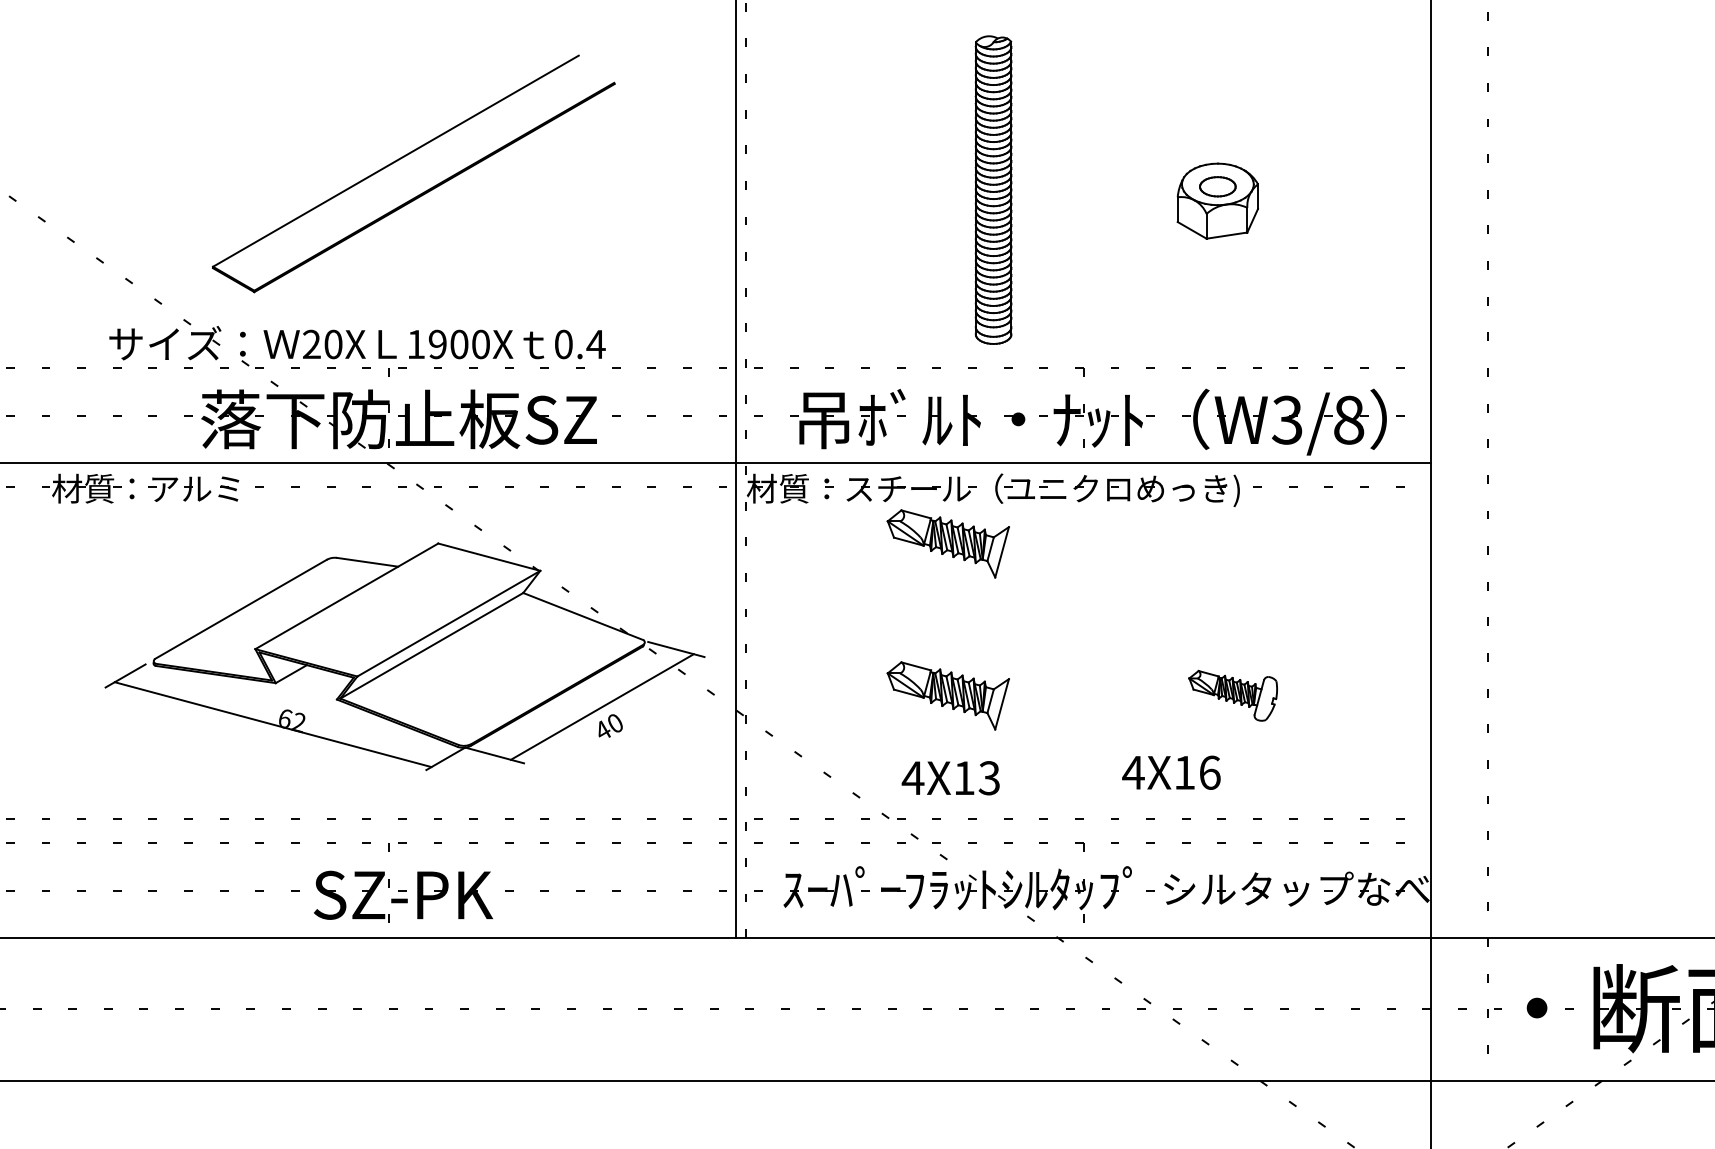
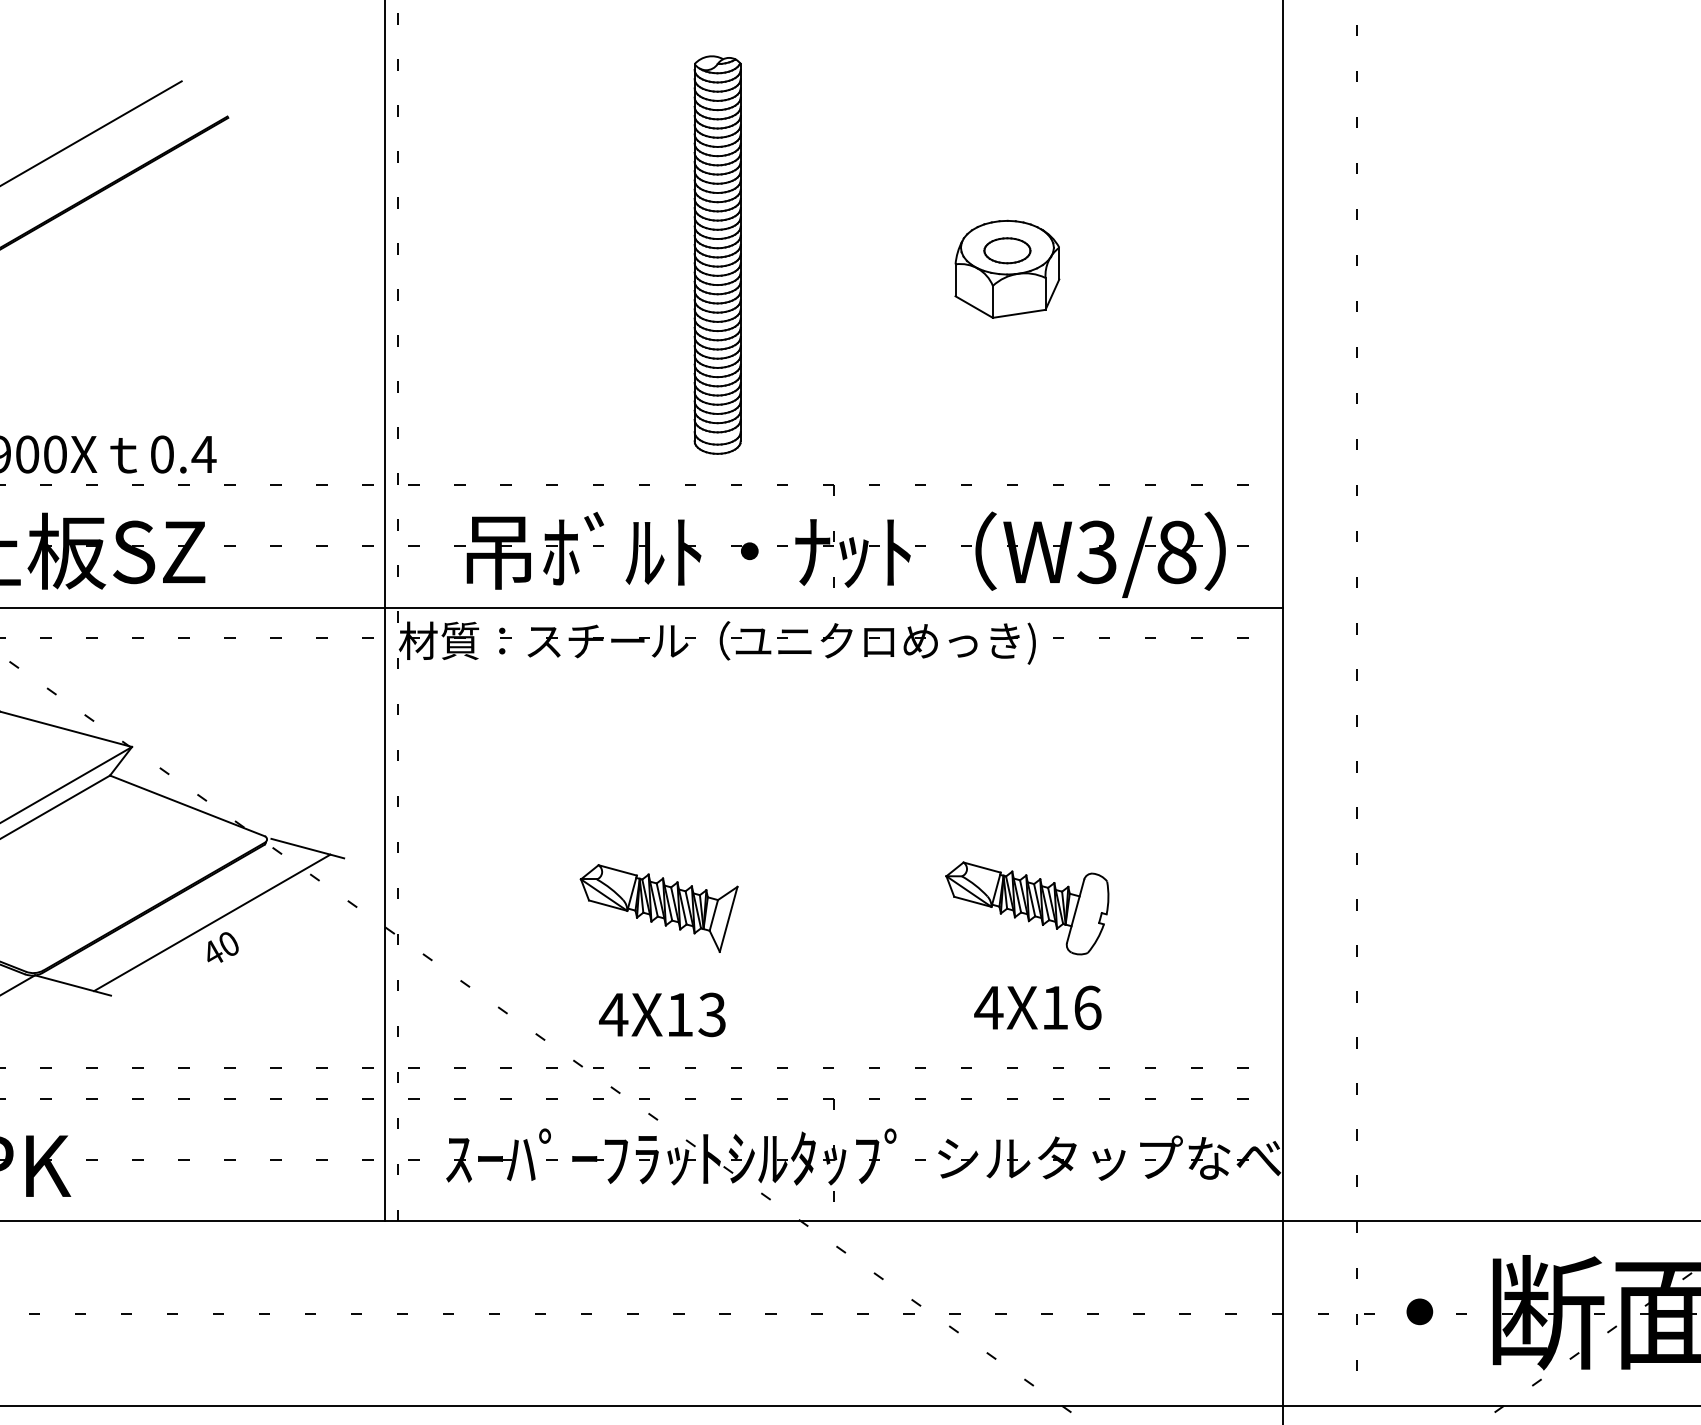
part: (947, 543) -> (658, 711), removed
part: (1232, 695) -> (1026, 908), size x1.43
text: (1171, 772) -> (1037, 1007), moved

